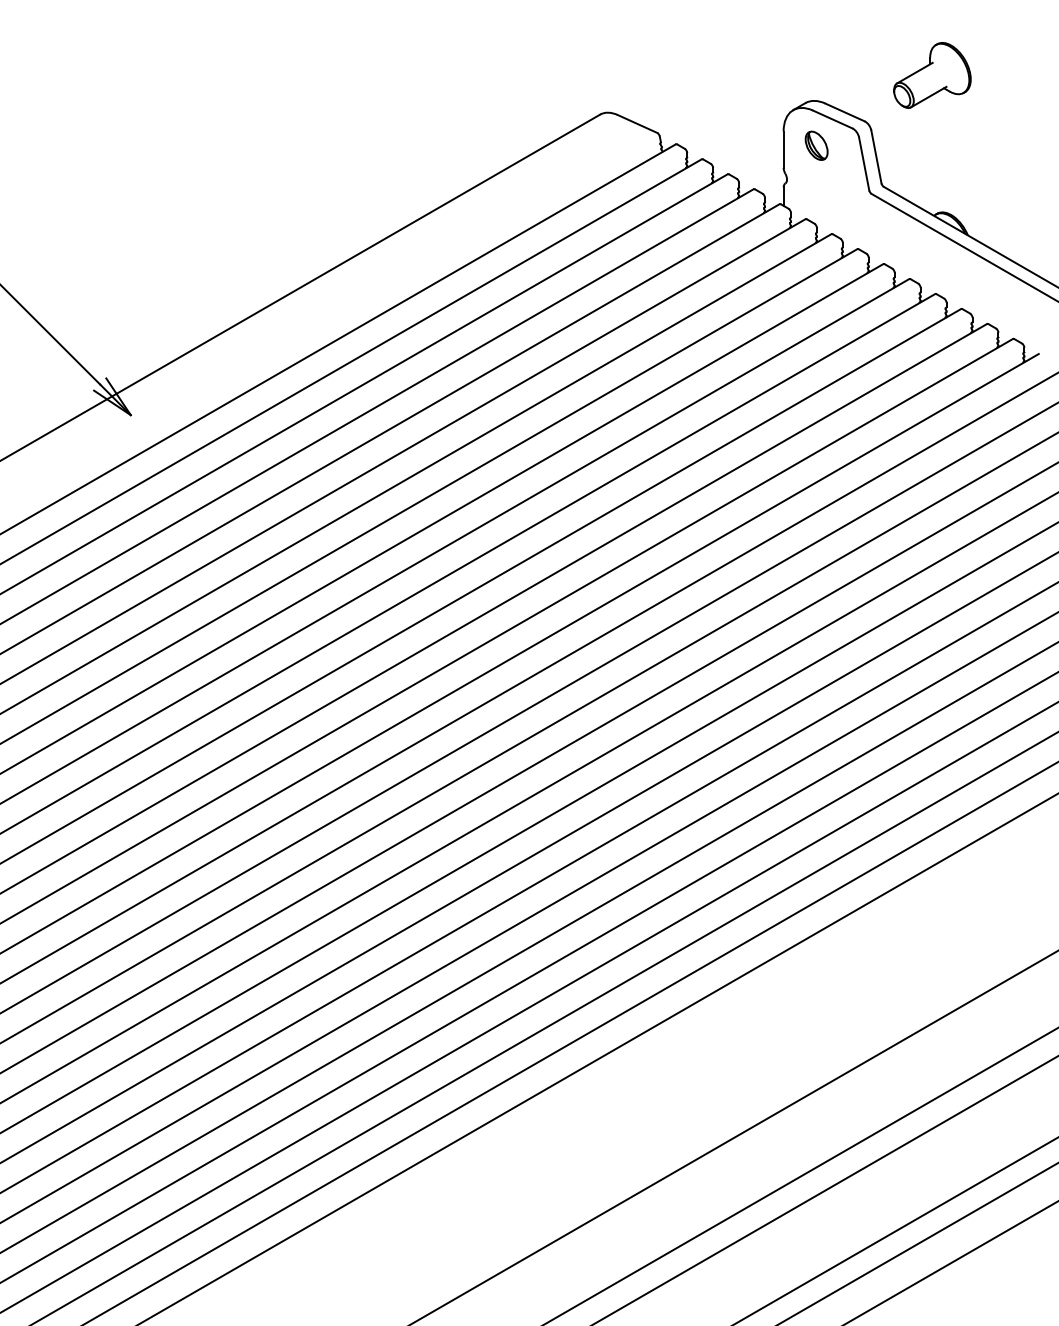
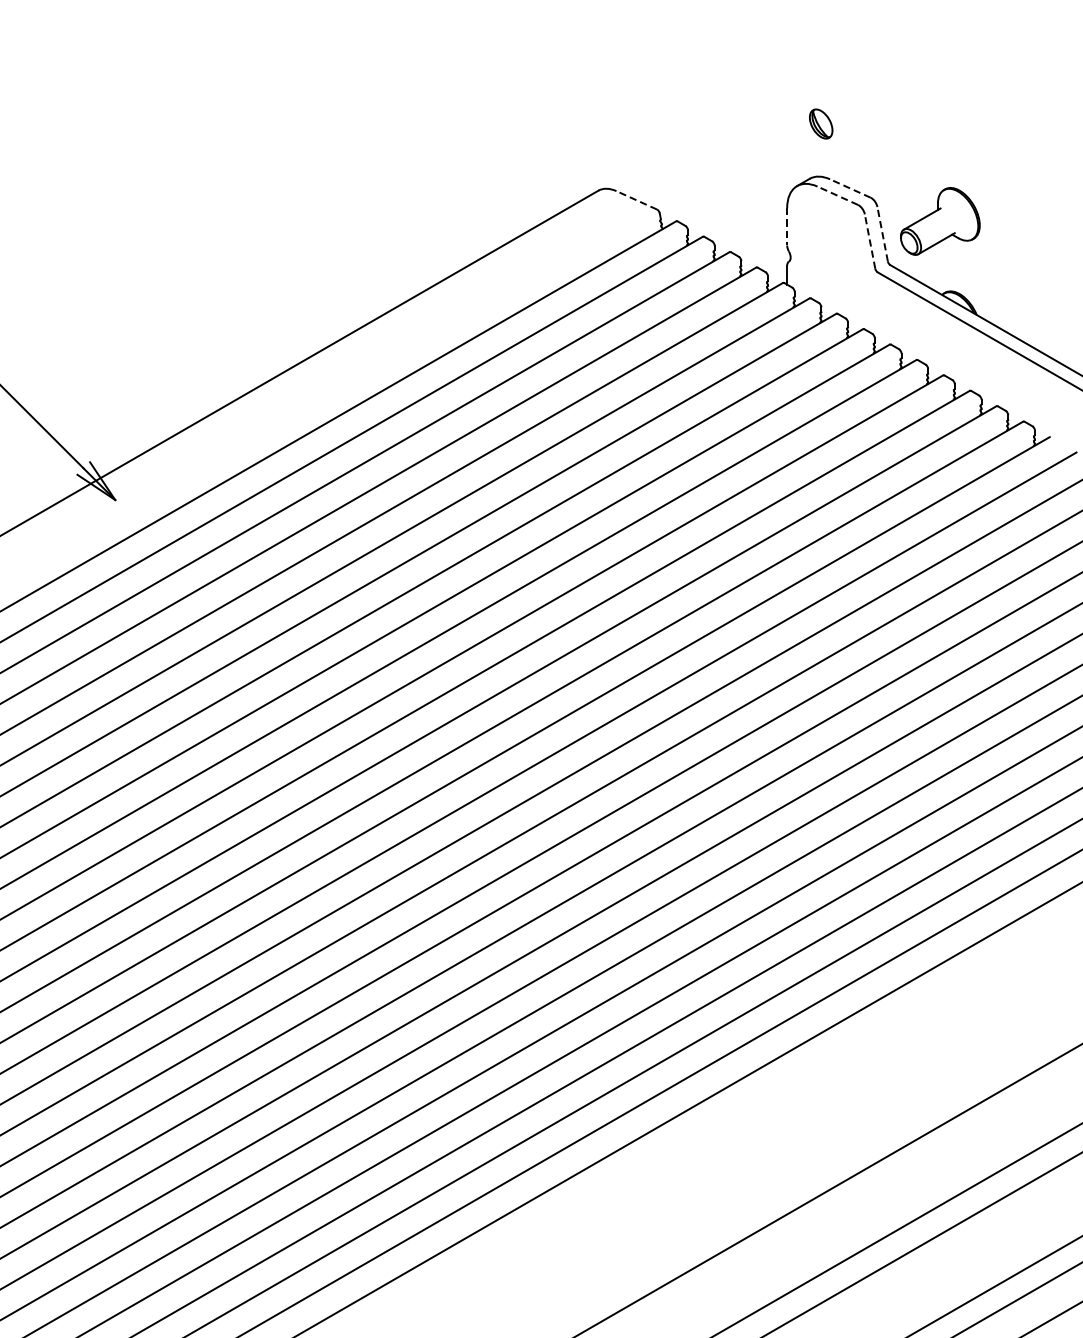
part: (932, 75) -> (940, 221), moved
line: (845, 112) -> (850, 188), solid -> dashed
line: (832, 119) -> (837, 195), solid -> dashed
line: (637, 123) -> (636, 199), solid -> dashed
part: (816, 145) -> (820, 123), moved
line: (783, 150) -> (787, 227), solid -> dashed
line: (876, 156) -> (882, 233), solid -> dashed
line: (864, 164) -> (870, 242), solid -> dashed

